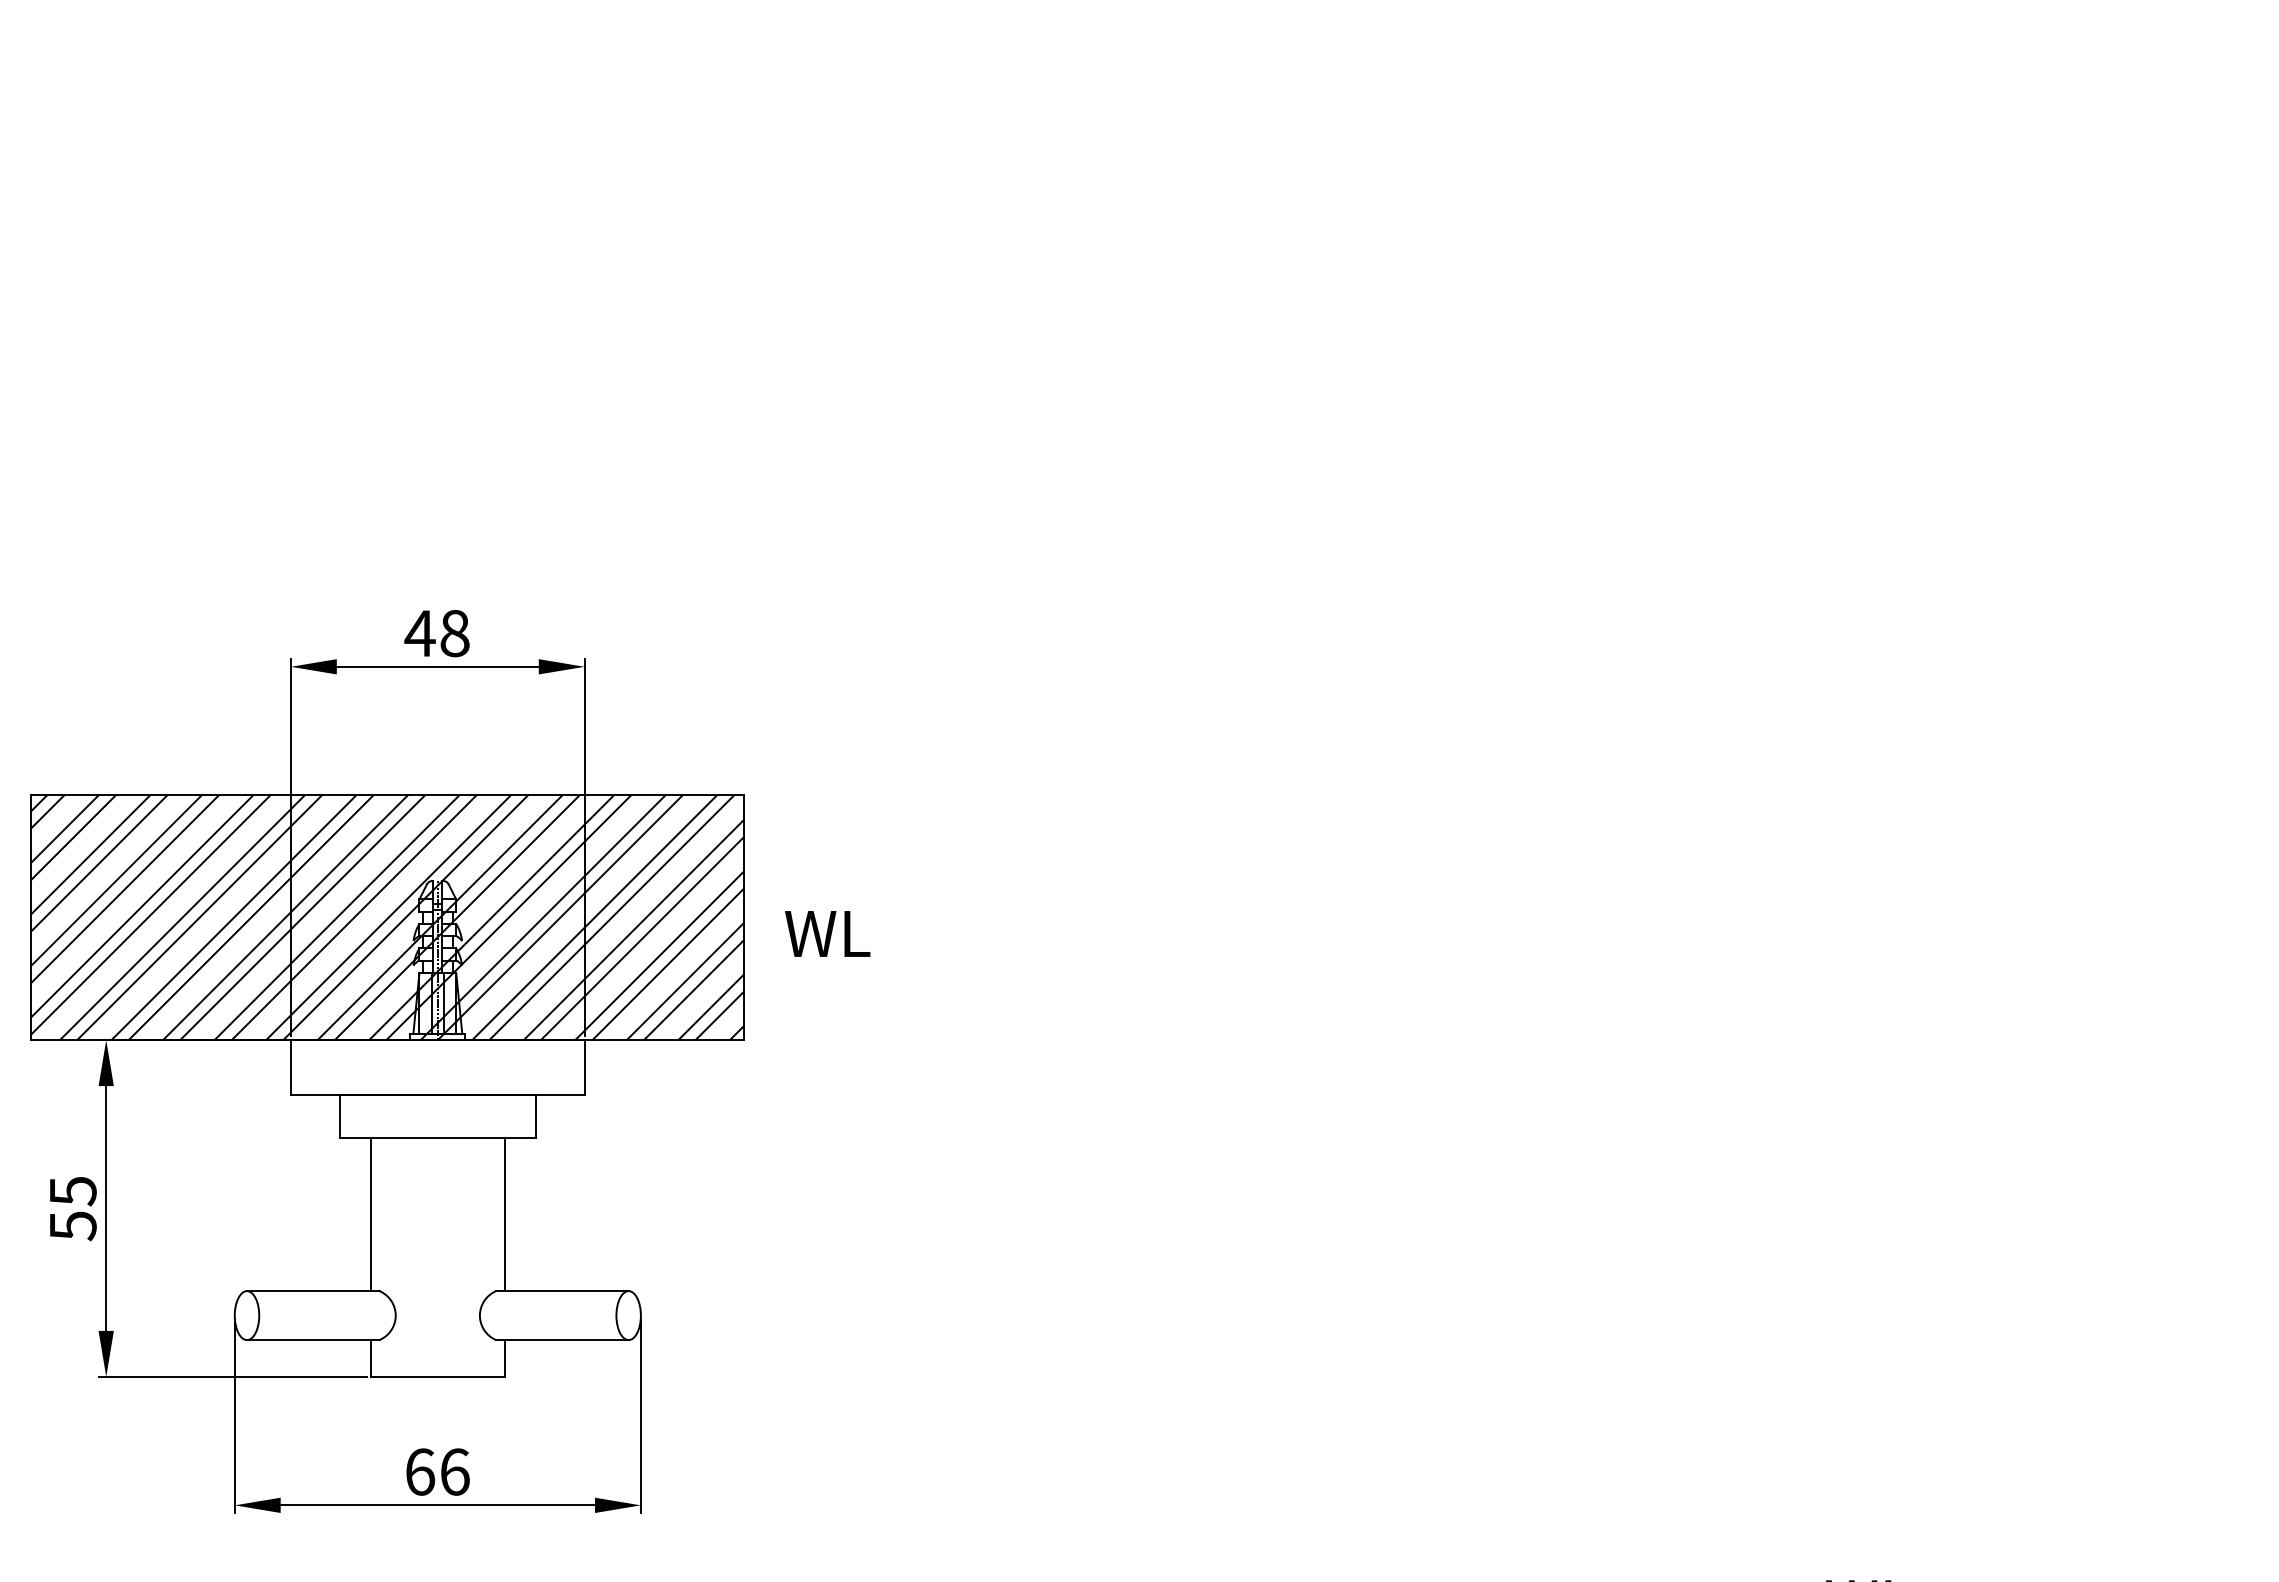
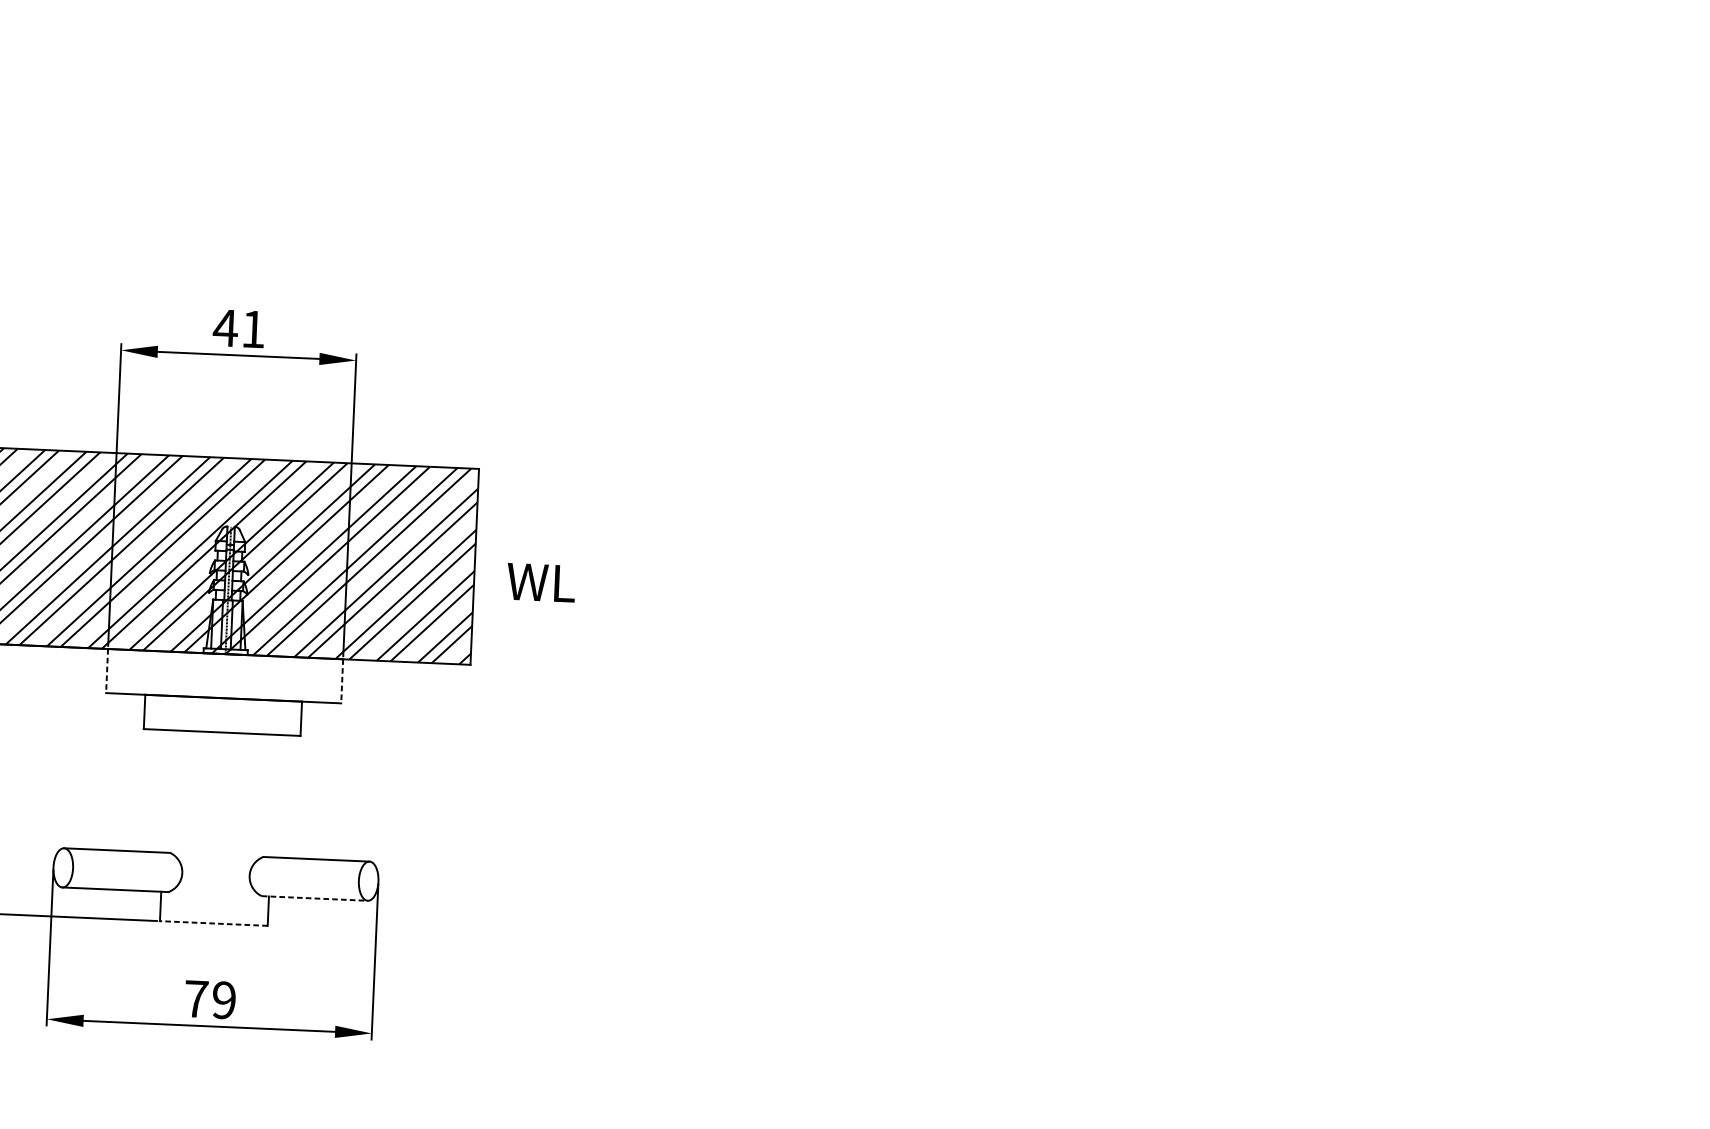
text: (454, 633) -> (253, 329), 48 -> 41
line: (290, 1067) -> (106, 670), solid -> dashed
line: (584, 1067) -> (342, 681), solid -> dashed
line: (370, 1214) -> (165, 791), removed
line: (505, 1214) -> (273, 796), removed
line: (562, 1340) -> (314, 898), solid -> dashed
line: (437, 1376) -> (213, 923), solid -> dashed
text: (437, 1471) -> (210, 999), 66 -> 79

